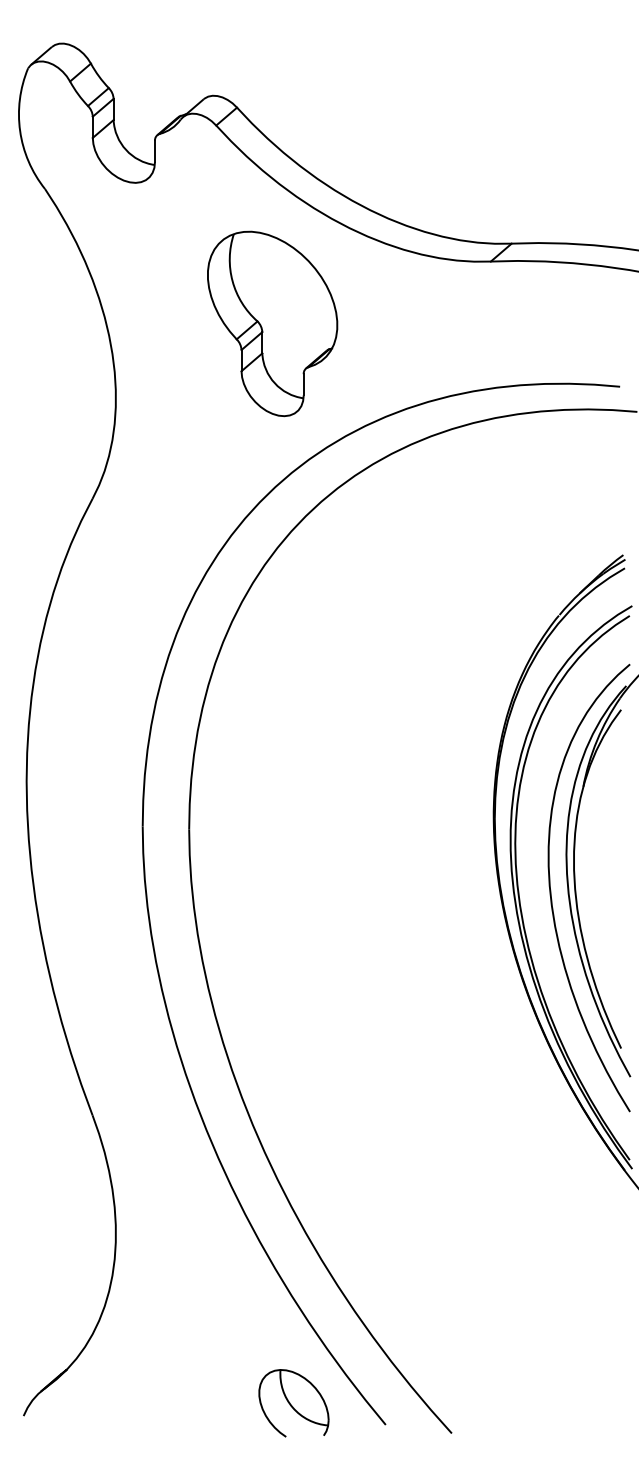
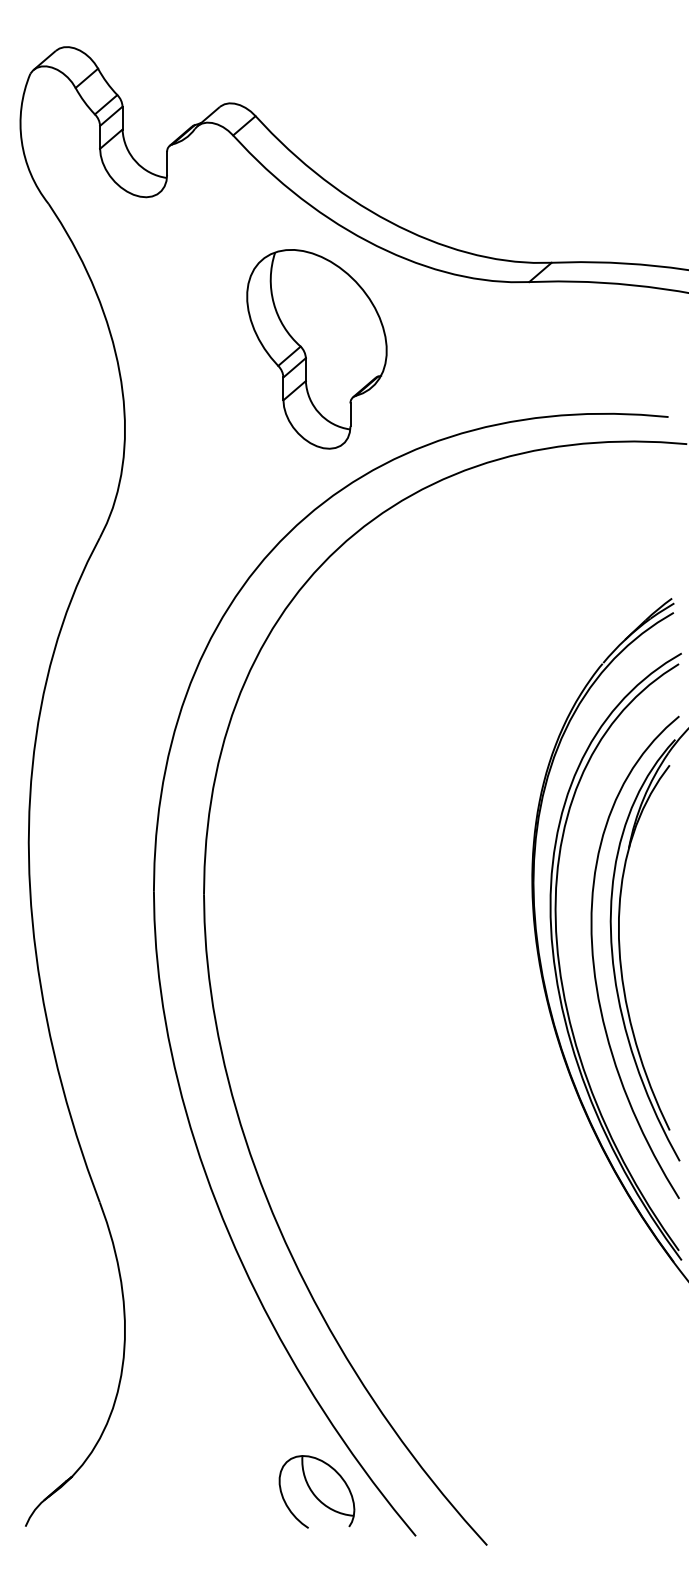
part: (272, 324) -> (316, 349), moved
part: (293, 1402) -> (316, 1491), moved

